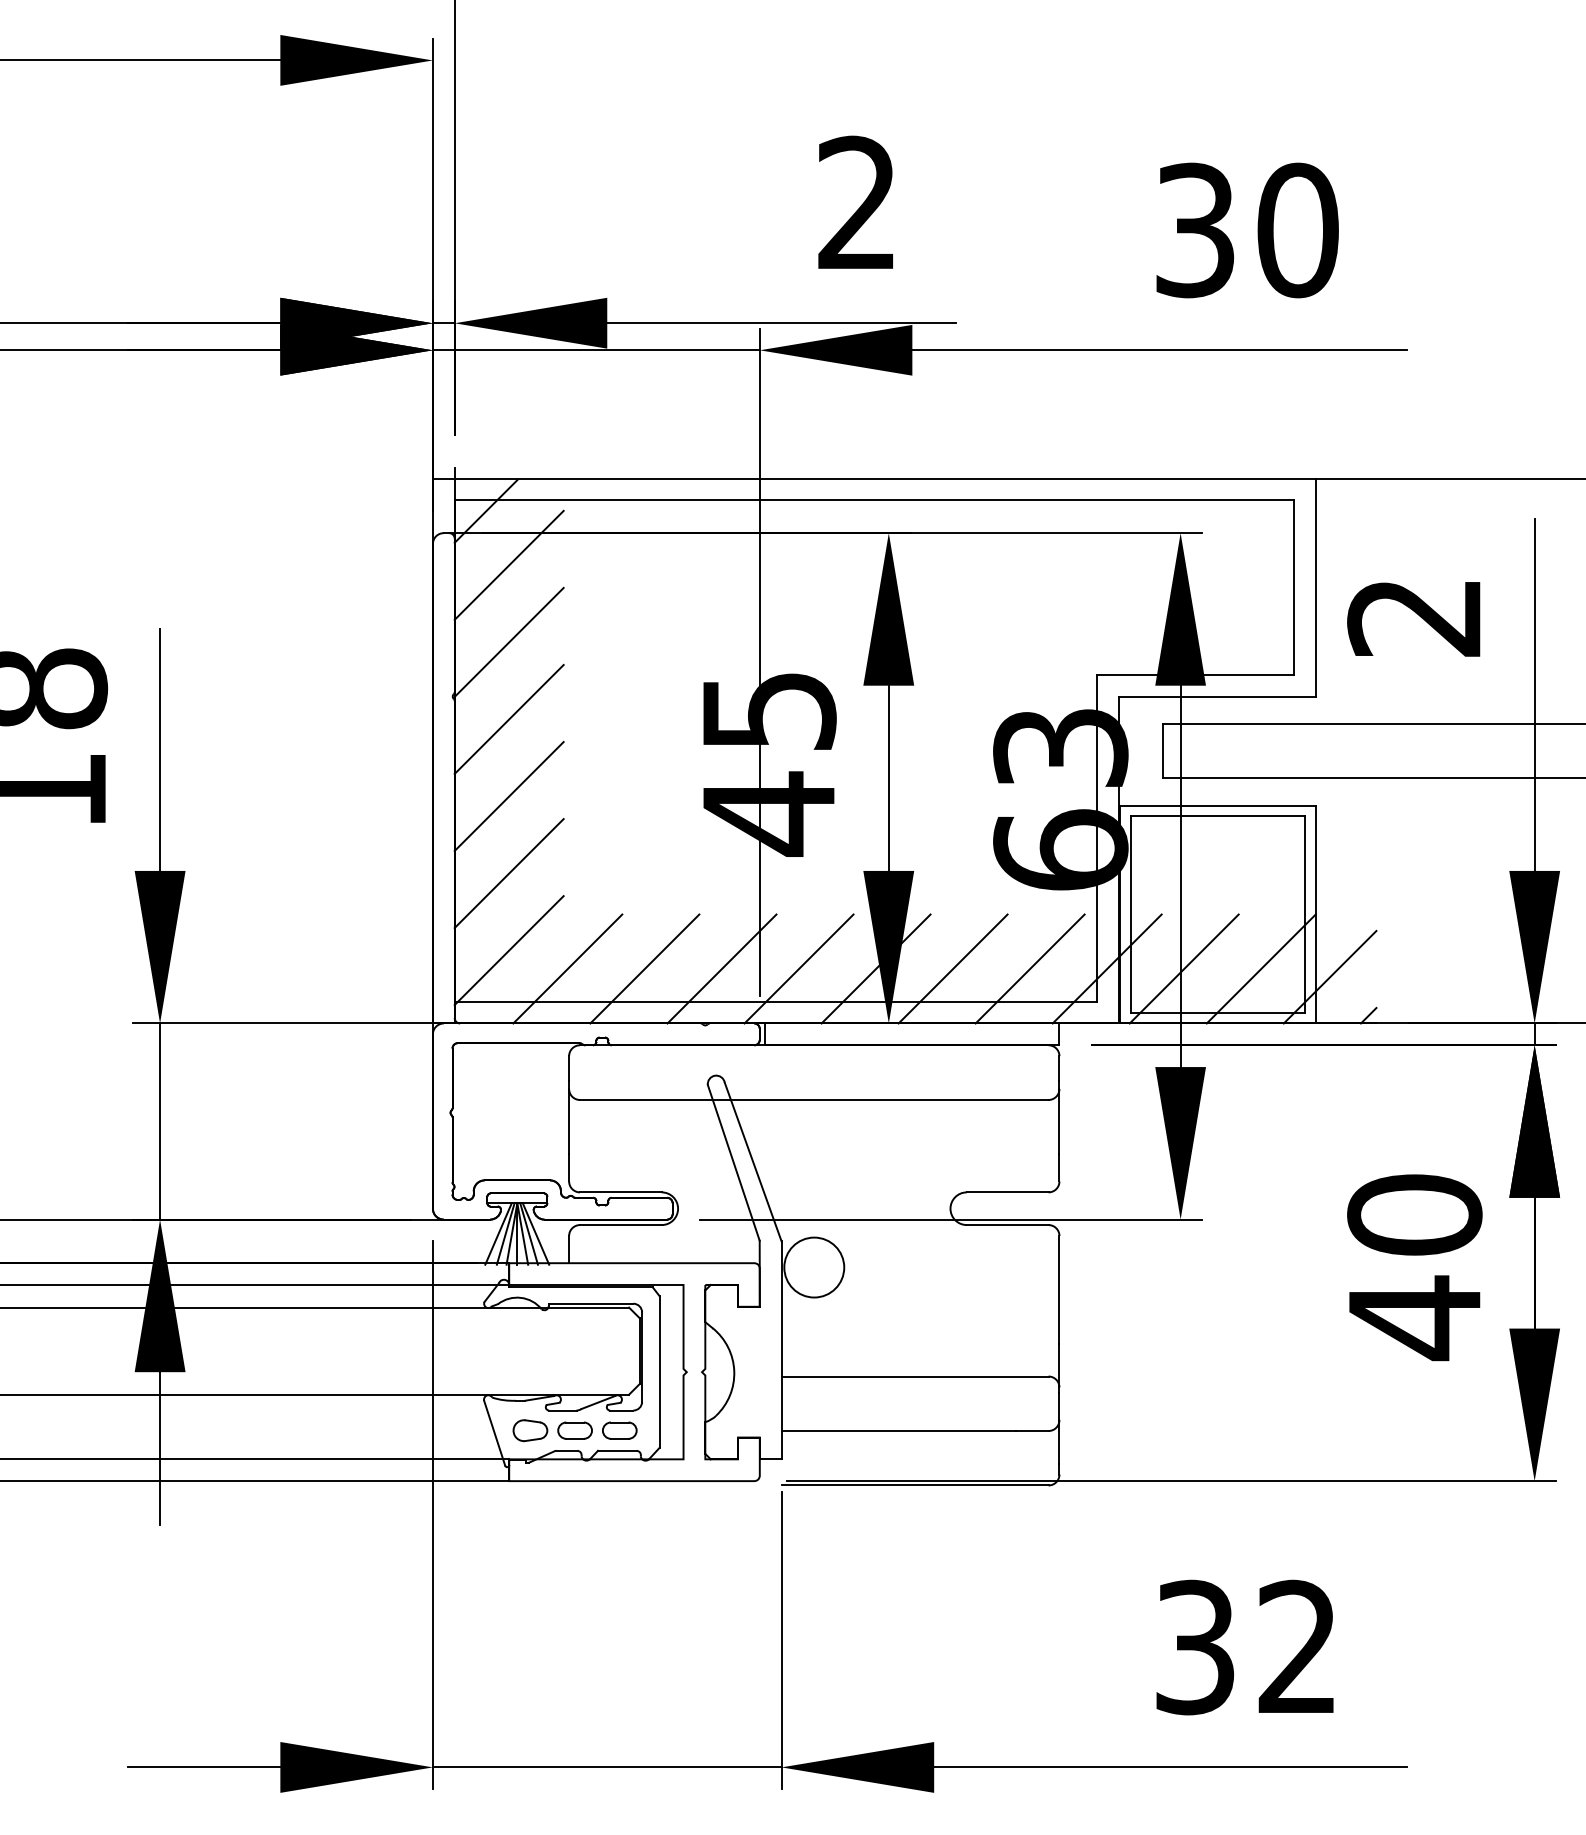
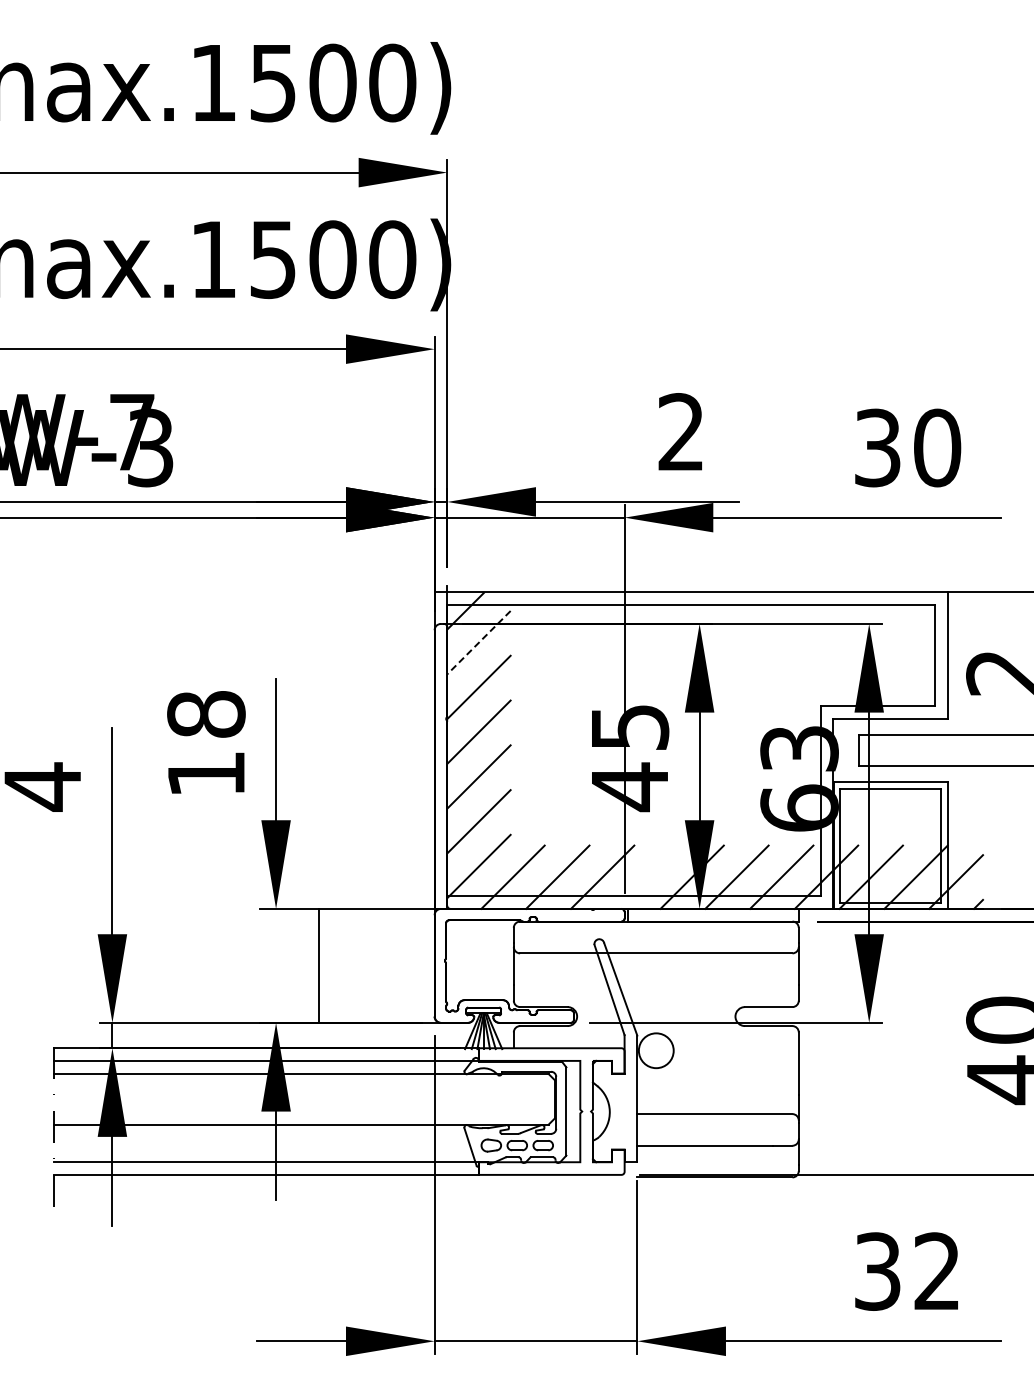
line: (508, 565) -> (478, 642), solid -> dashed
line: (799, 967) -> (647, 876), removed
line: (160, 1120) -> (319, 965), moved

